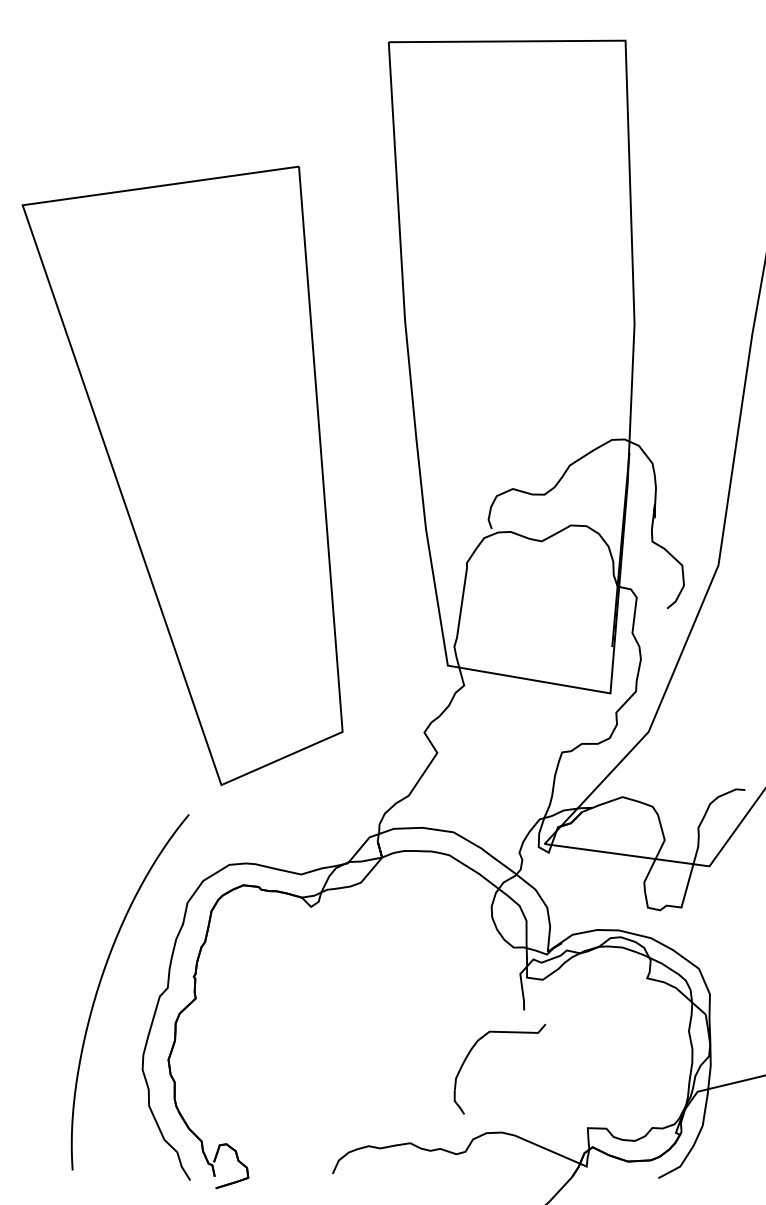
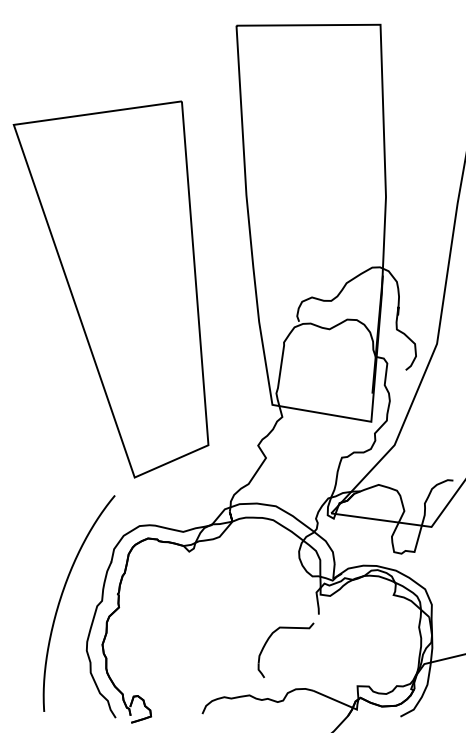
part: (472, 1051) -> (269, 639), moved

